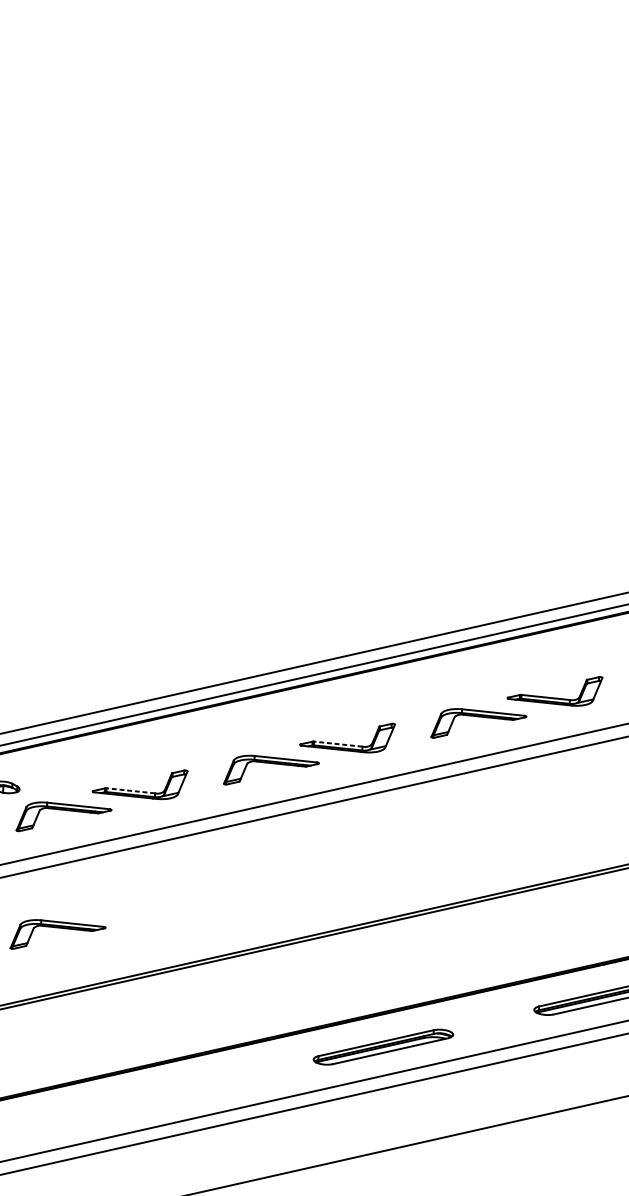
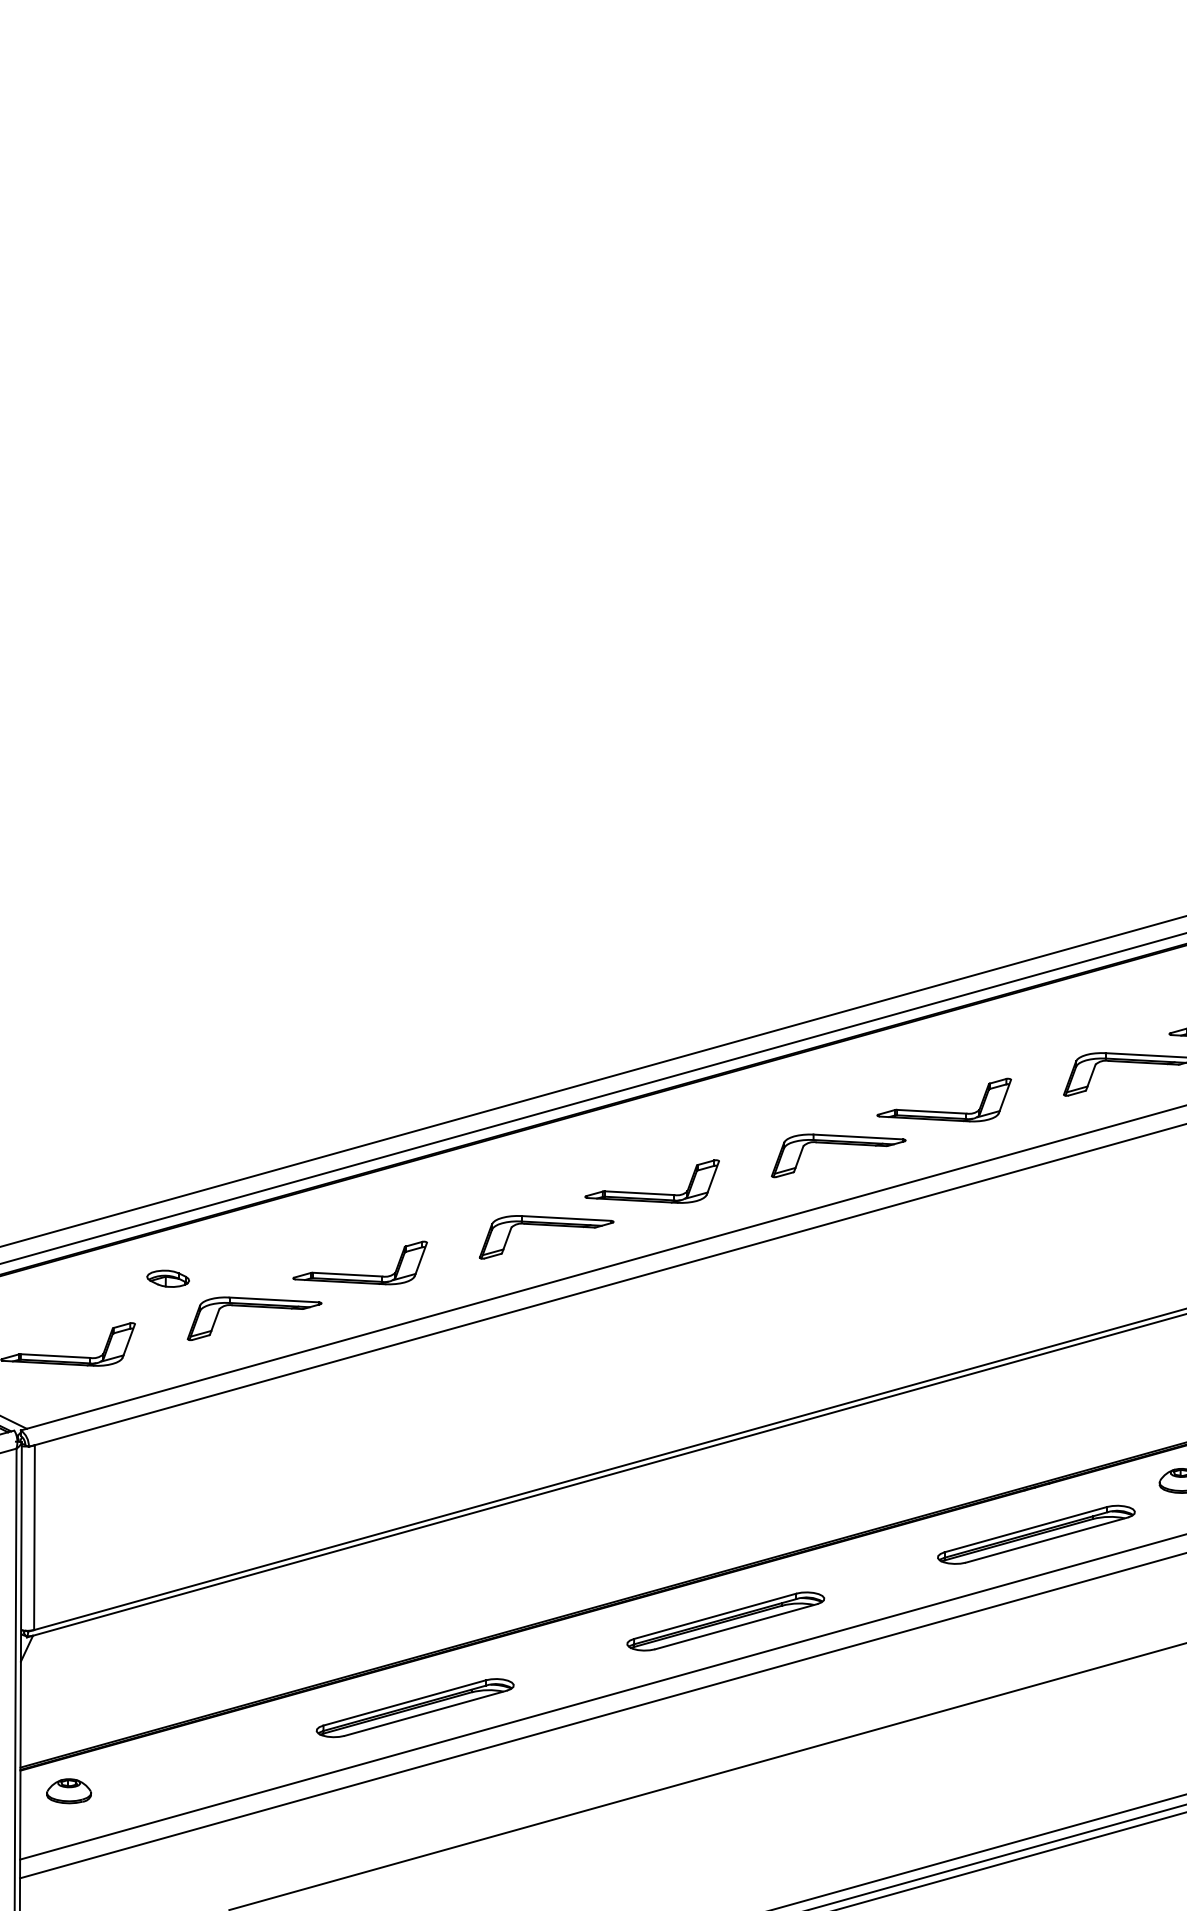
line: (338, 744) -> (639, 1193), dashed -> solid
line: (130, 790) -> (347, 1274), dashed -> solid
part: (58, 928) -> (254, 1475), removed
part: (162, 1097) -> (414, 1708), added

